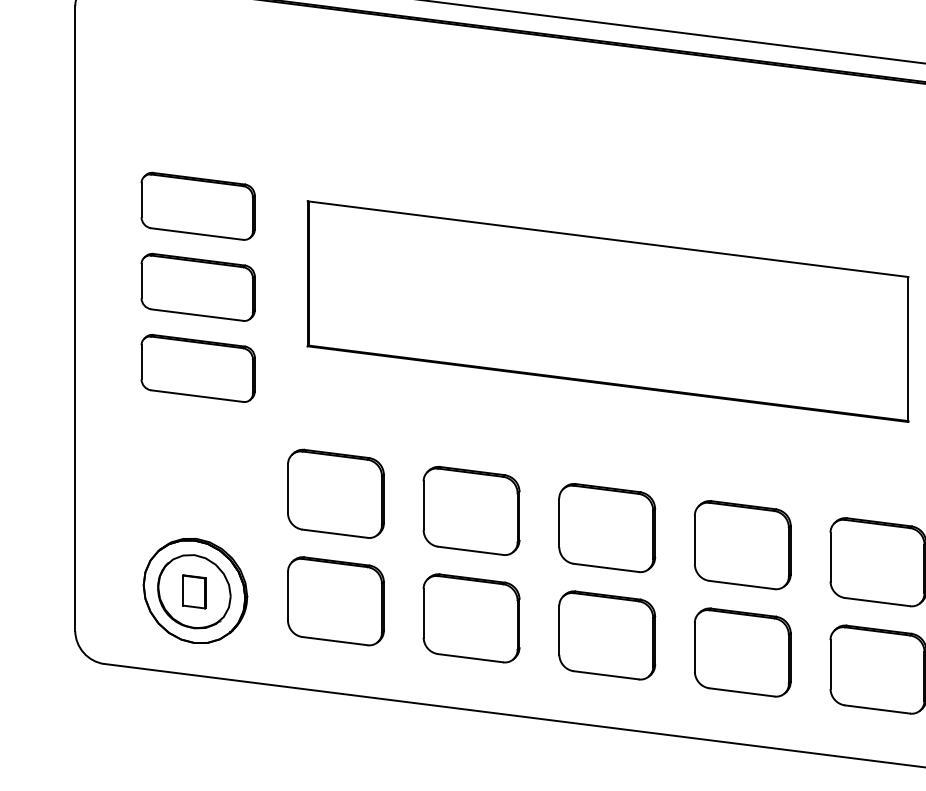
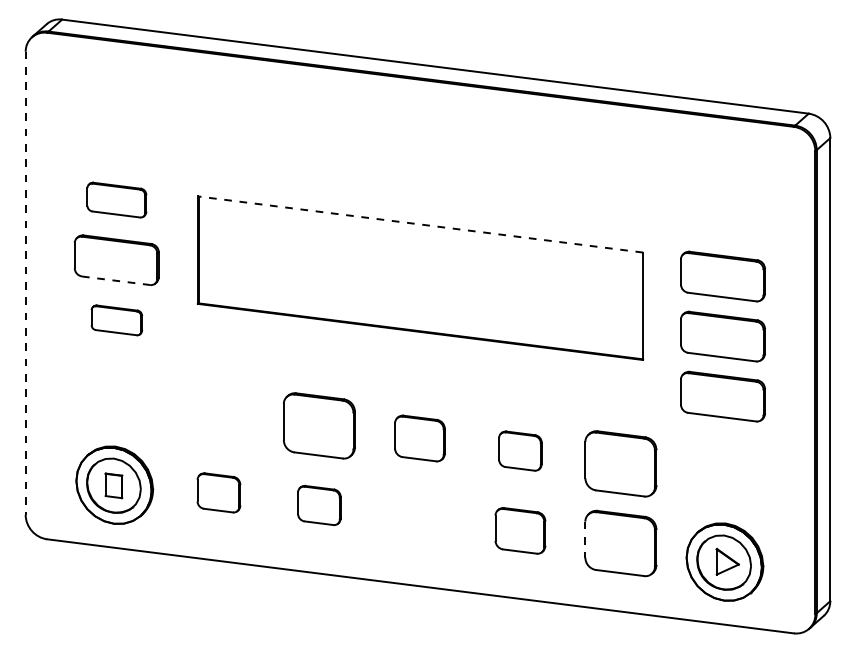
part: (197, 205) -> (116, 199), size x0.7
line: (608, 239) -> (420, 224), solid -> dashed
line: (197, 314) -> (116, 280), solid -> dashed
line: (75, 318) -> (25, 283), solid -> dashed
part: (197, 368) -> (116, 320), size x0.6
part: (335, 492) -> (218, 412), removed
part: (606, 527) -> (419, 438), size x0.7
part: (742, 544) -> (520, 450), size x0.6
part: (335, 600) -> (218, 492), size x0.6
part: (471, 618) -> (319, 505), size x0.6
part: (606, 634) -> (419, 517), removed
part: (742, 652) -> (520, 530), size x0.7
line: (830, 665) -> (585, 540), solid -> dashed

